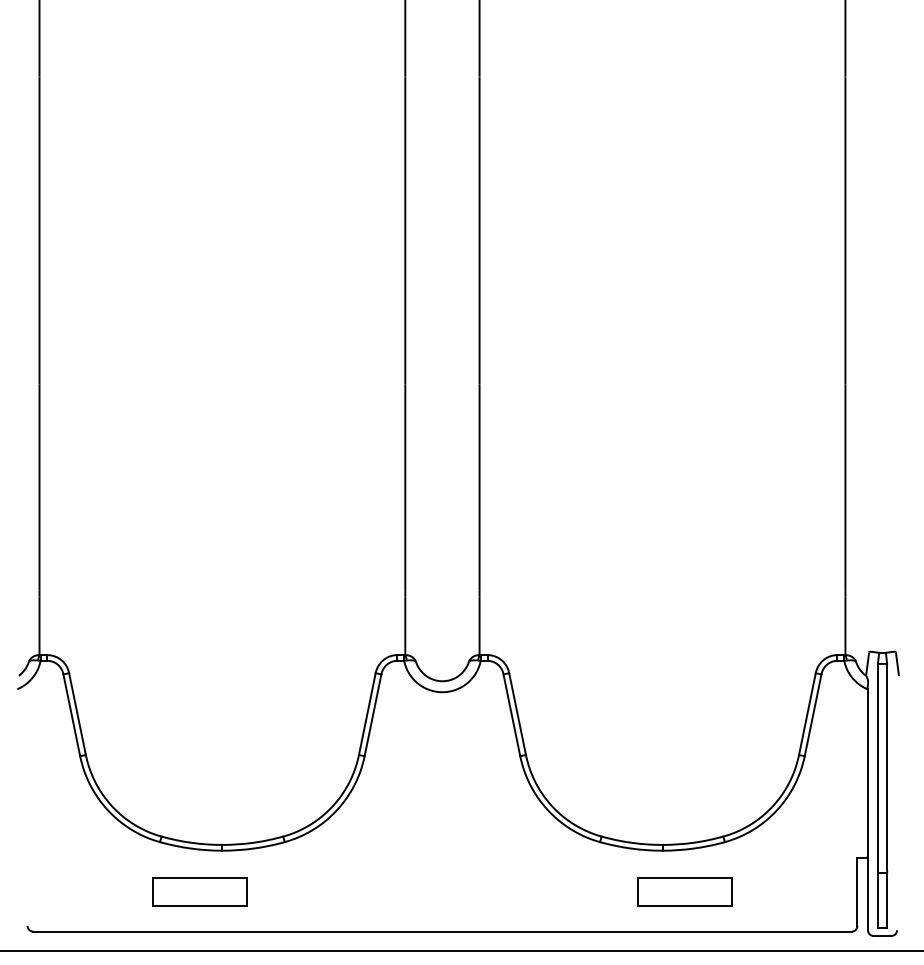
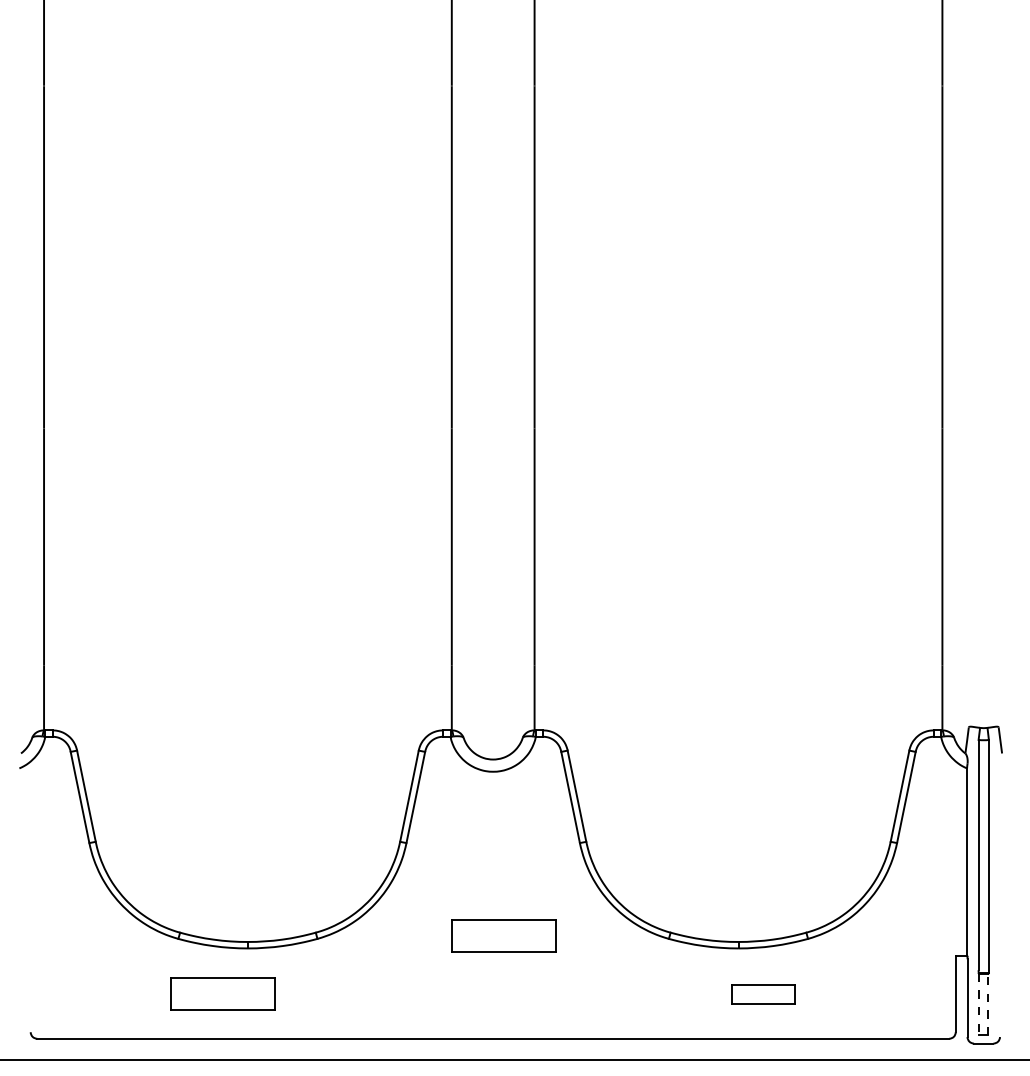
part: (451, 839) -> (503, 935), added
part: (684, 891) -> (763, 993), size x0.6
line: (878, 900) -> (979, 1003), solid -> dashed
line: (886, 900) -> (988, 1003), solid -> dashed

